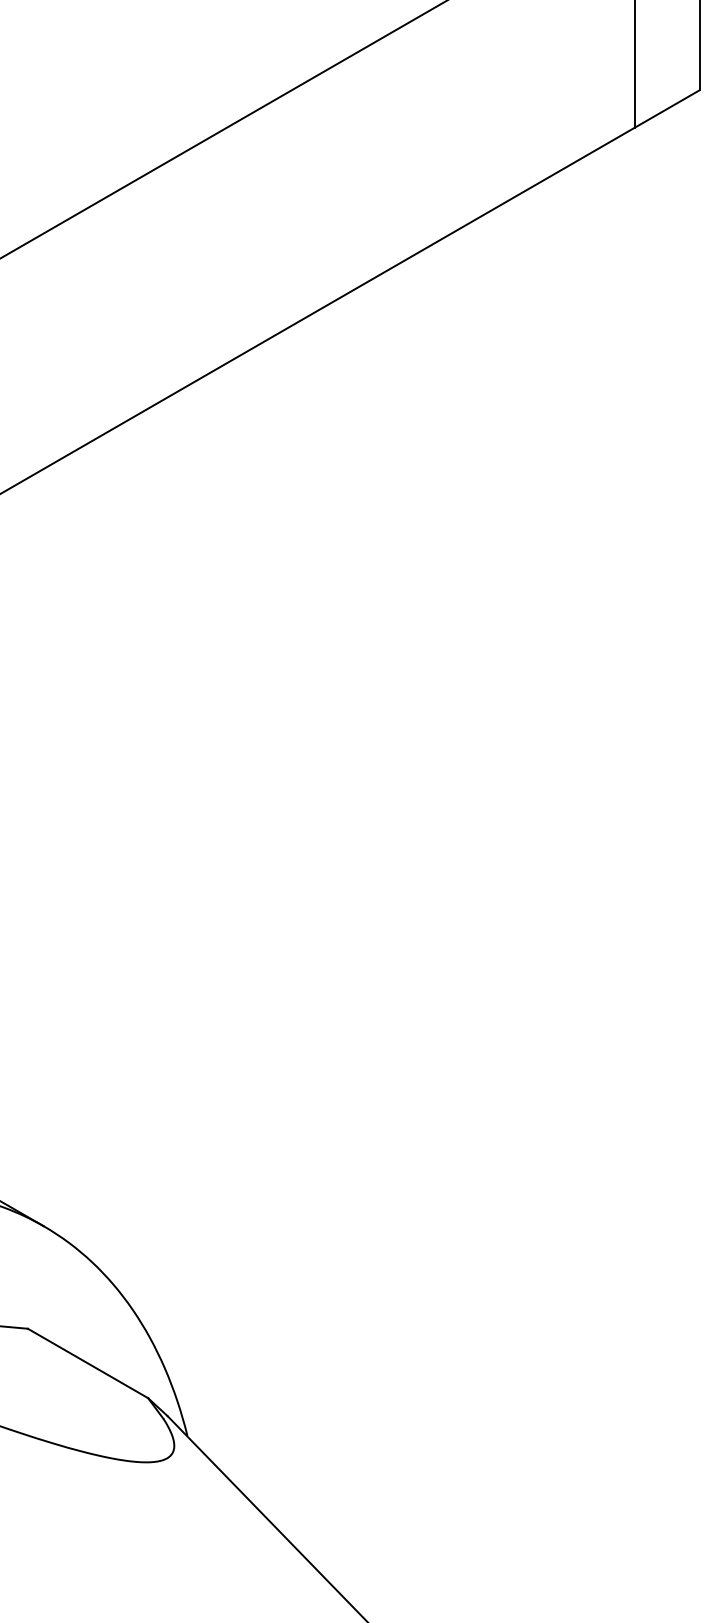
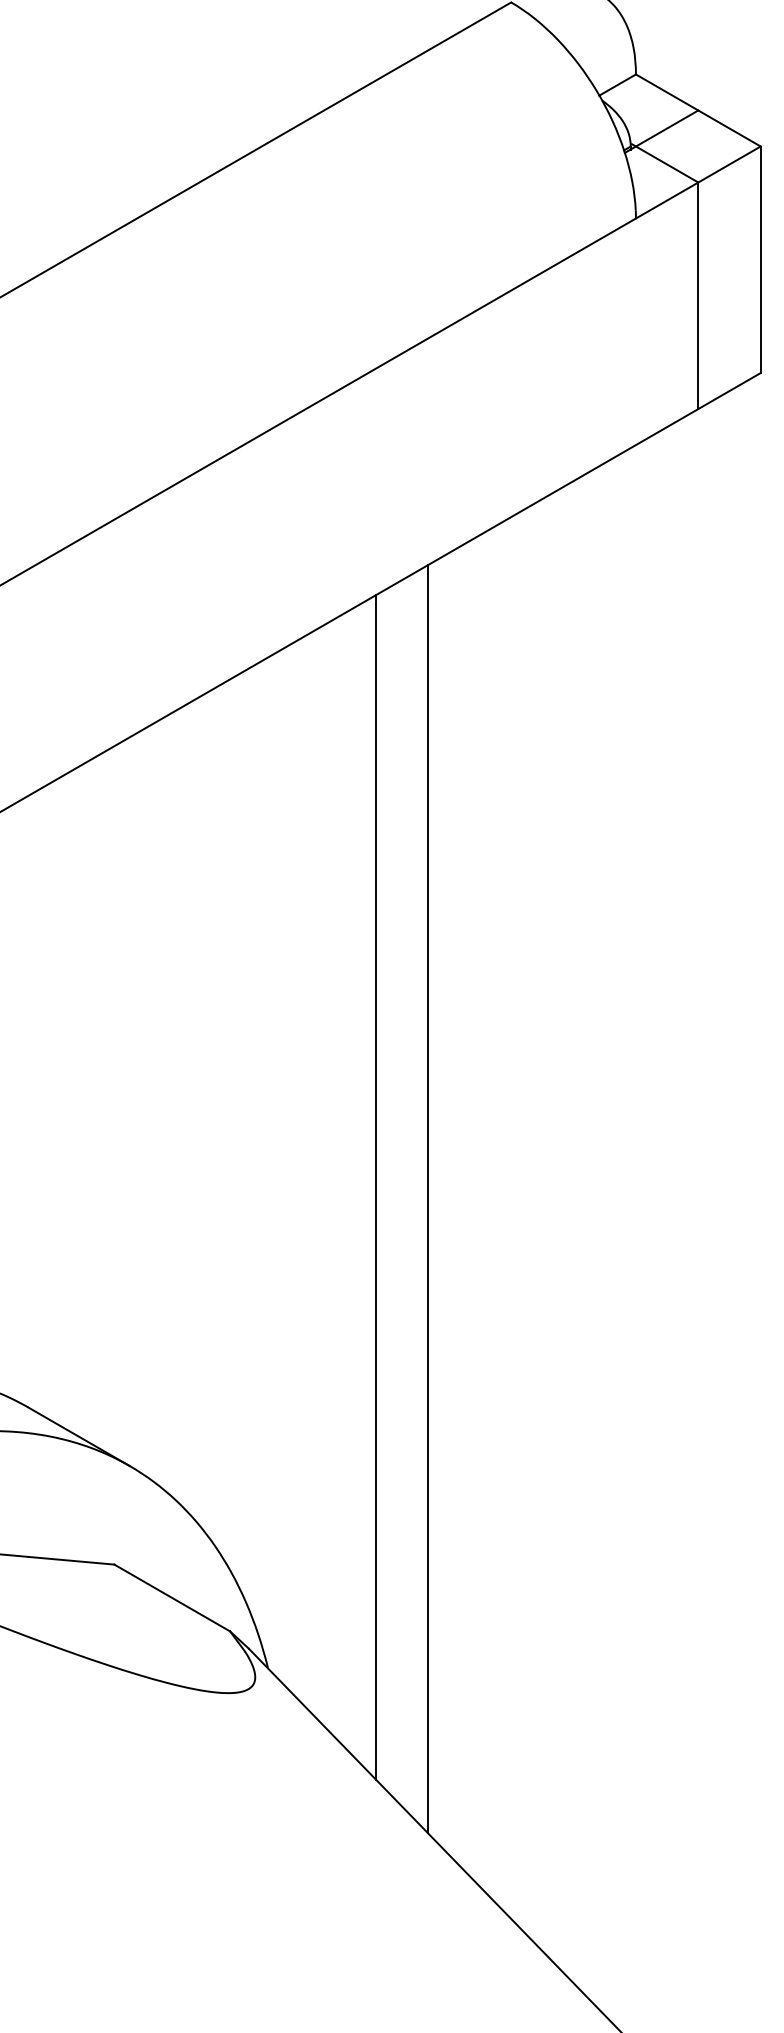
line: (300, 936) -> (376, 1187), added
line: (353, 948) -> (427, 1198), added

